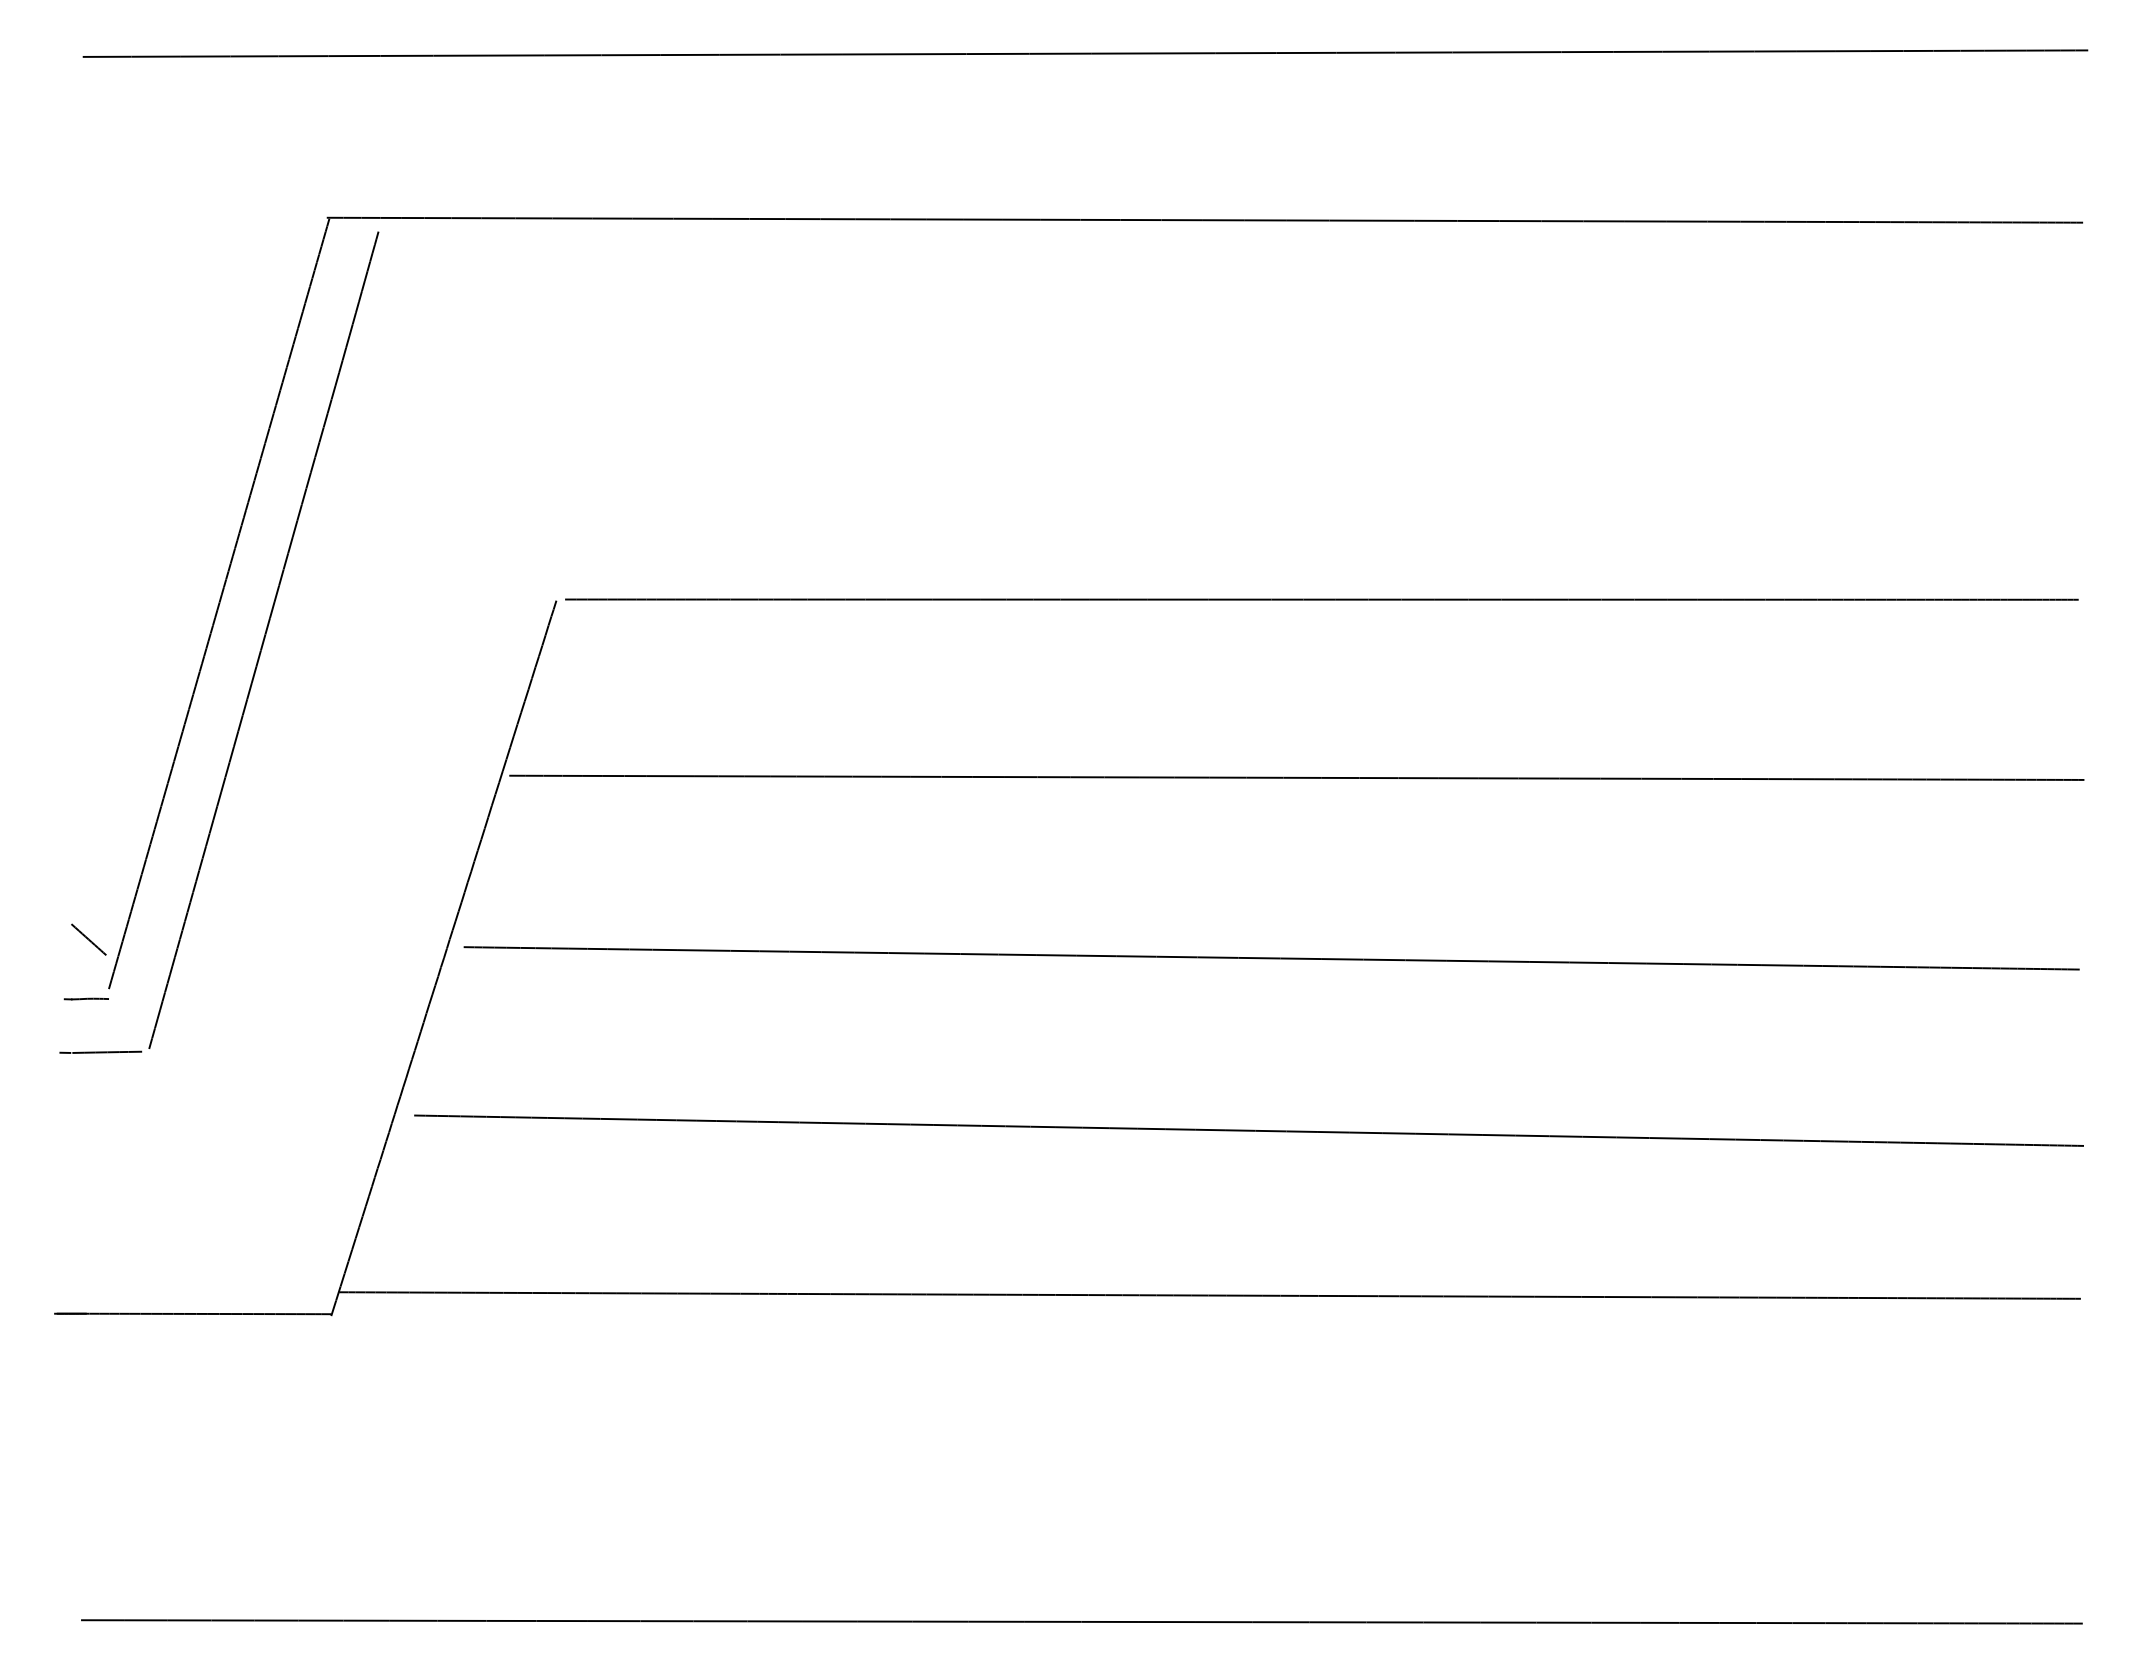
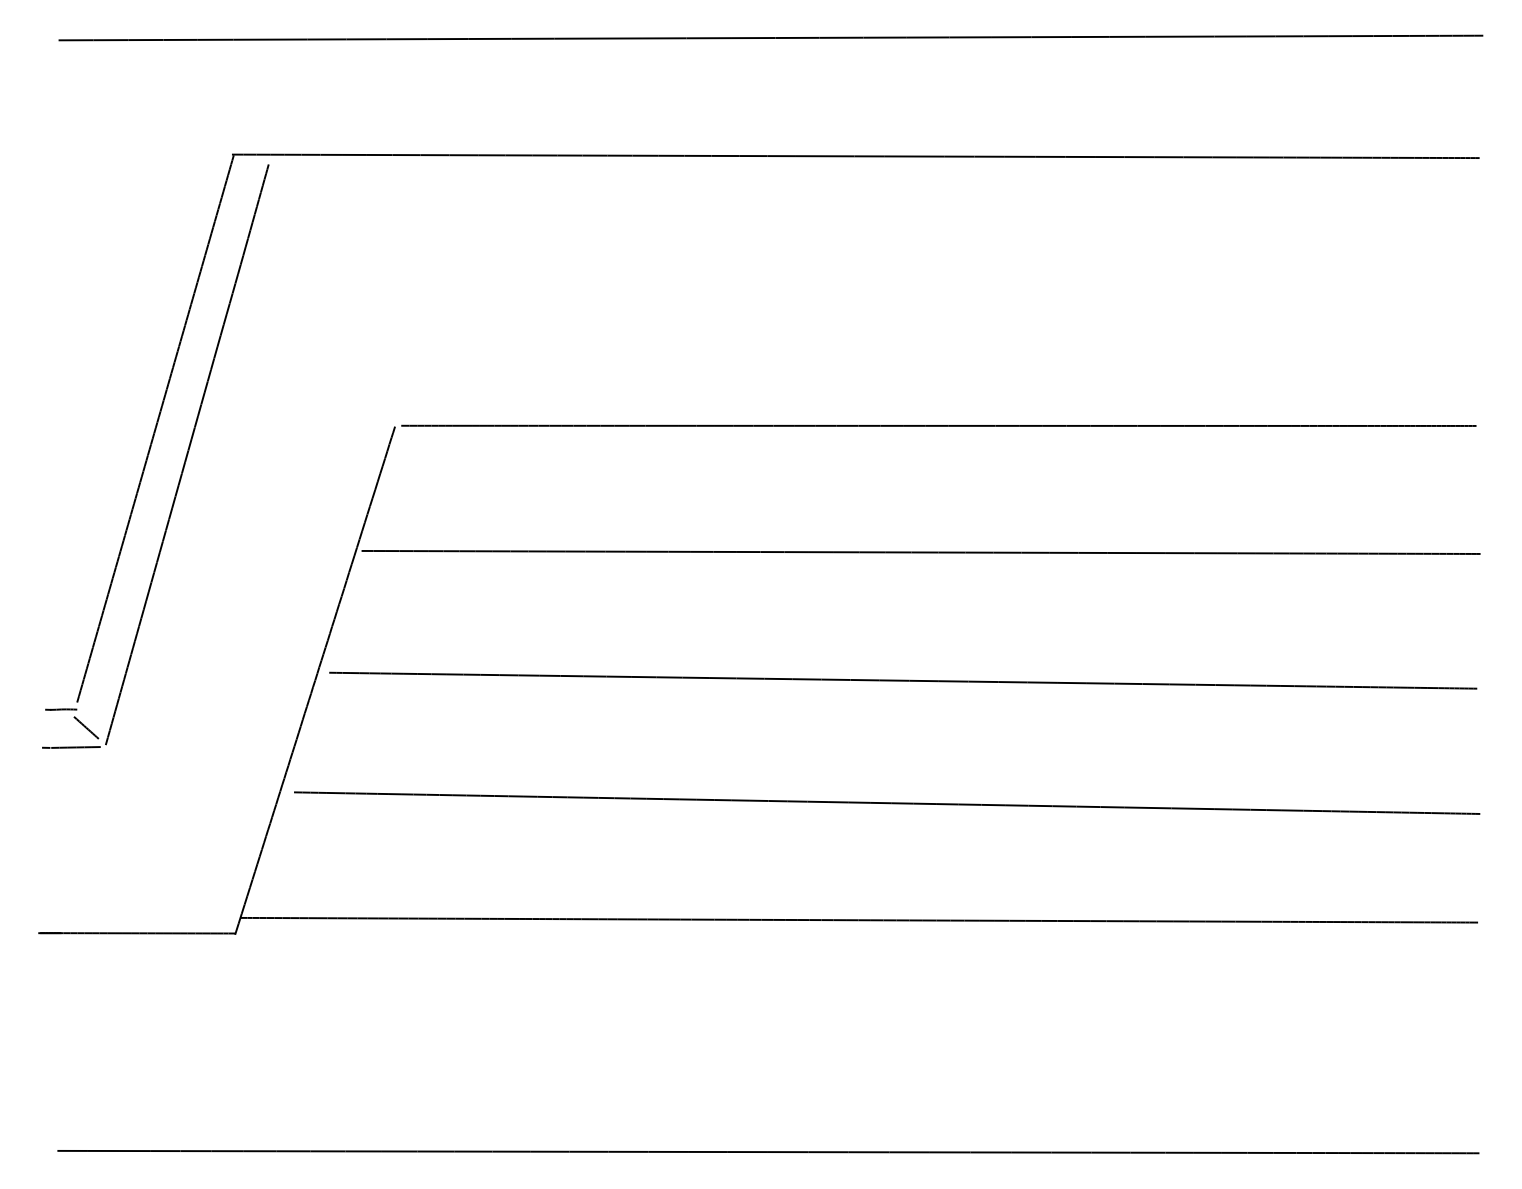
line: (88, 939) -> (86, 727), moved

